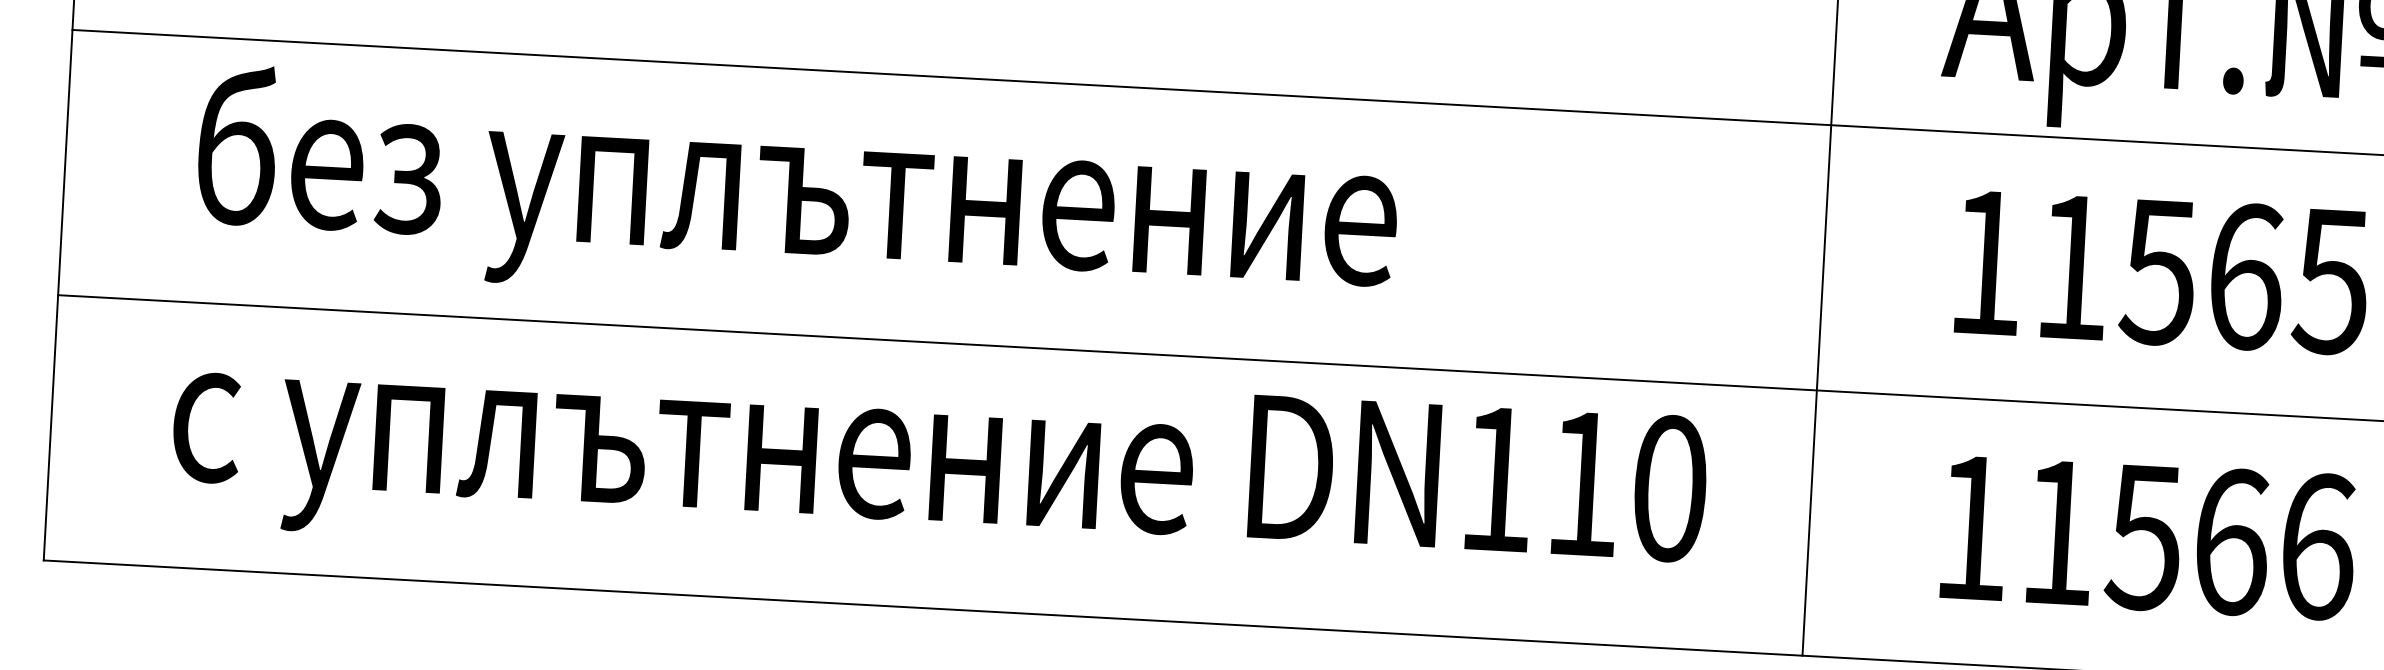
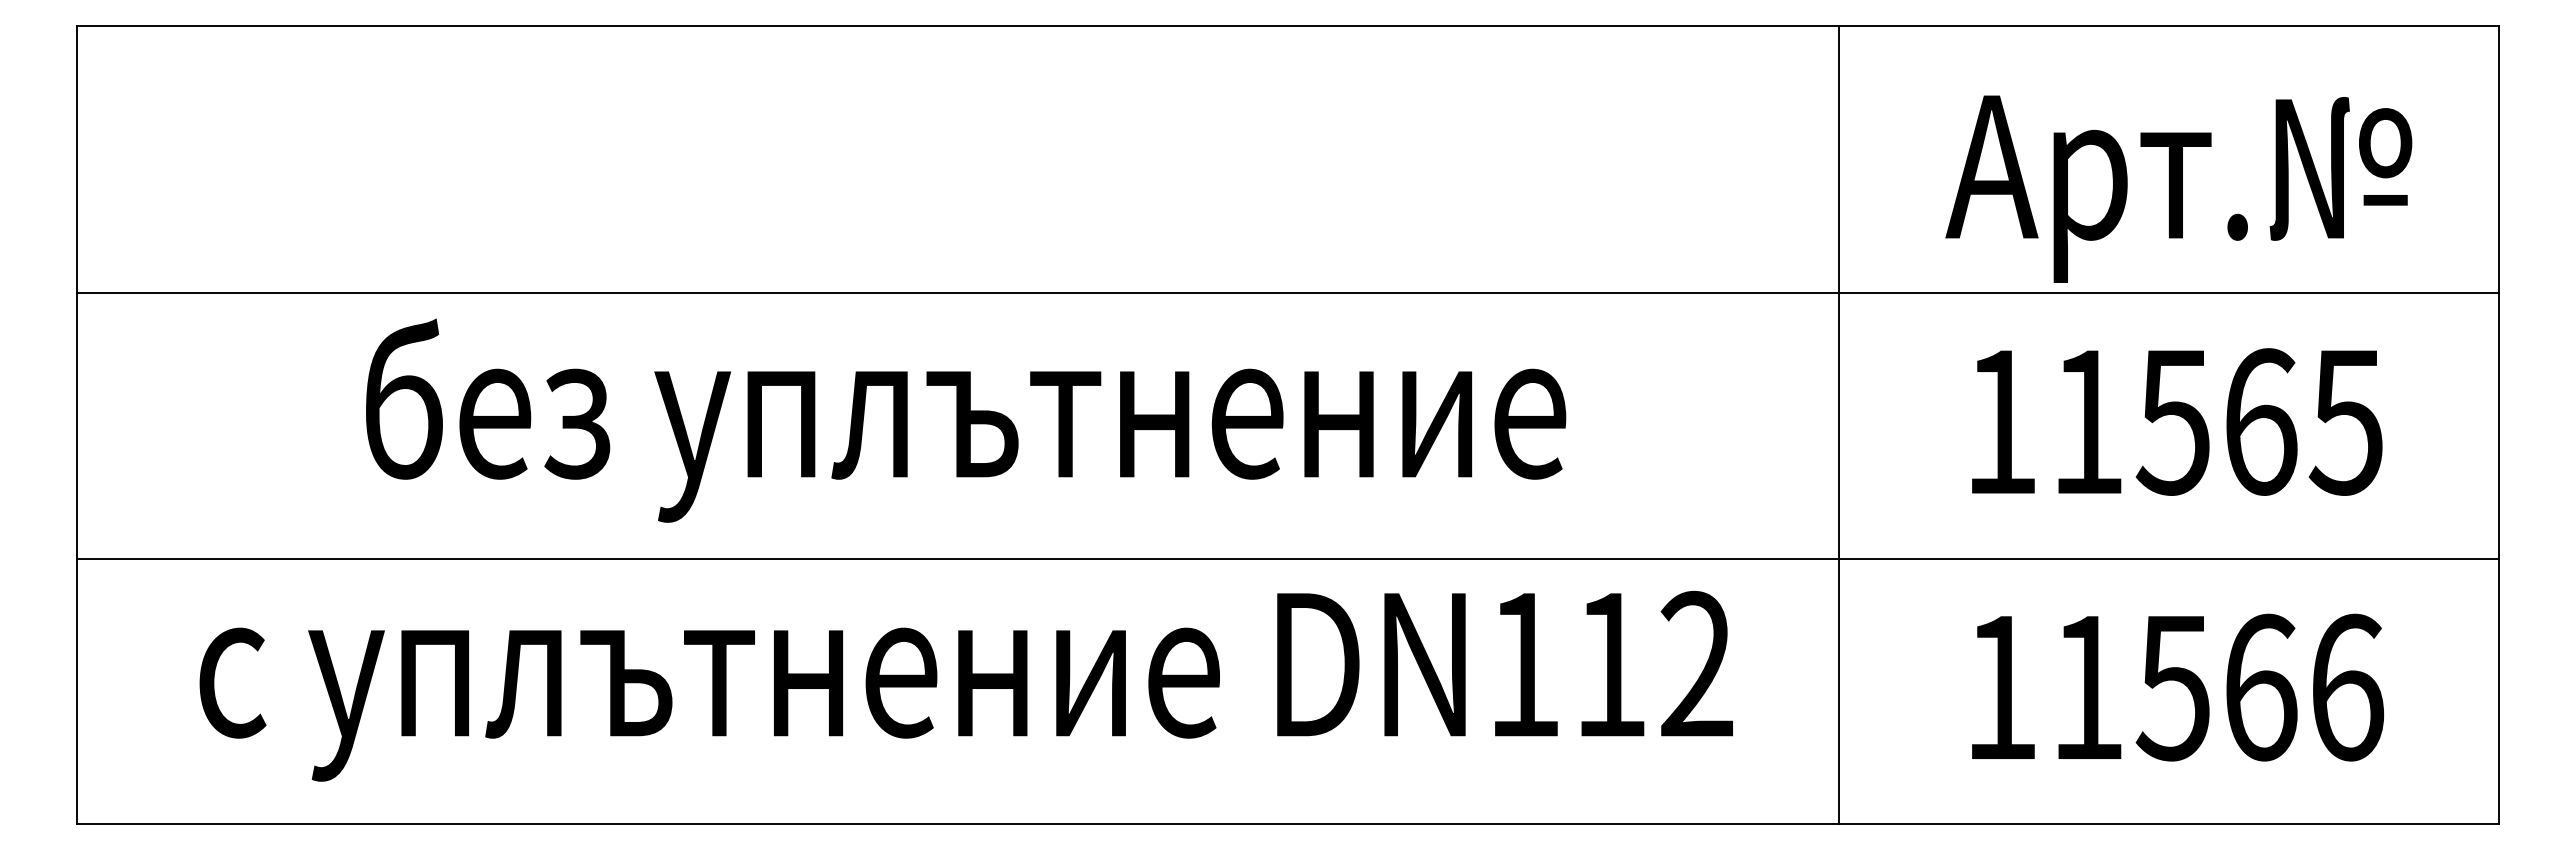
text: (797, 196) -> (966, 420), moved
text: (1669, 488) -> (1696, 664), DN110 -> DN112

